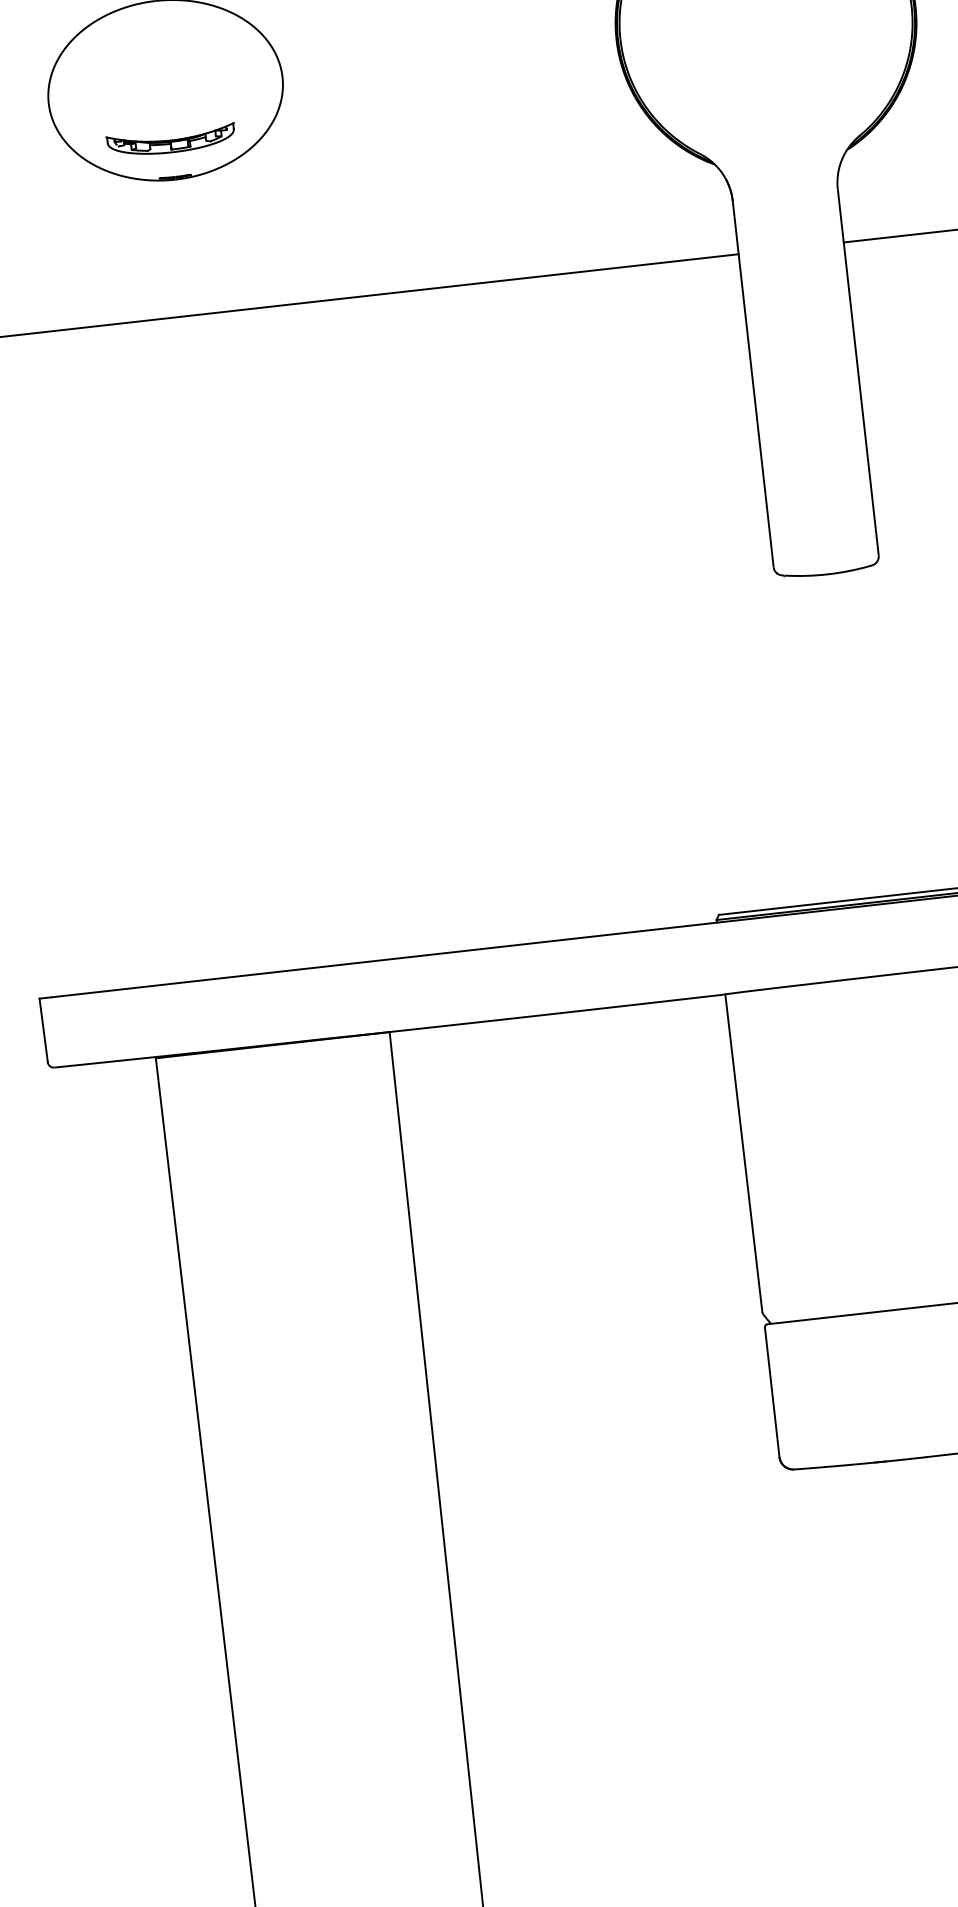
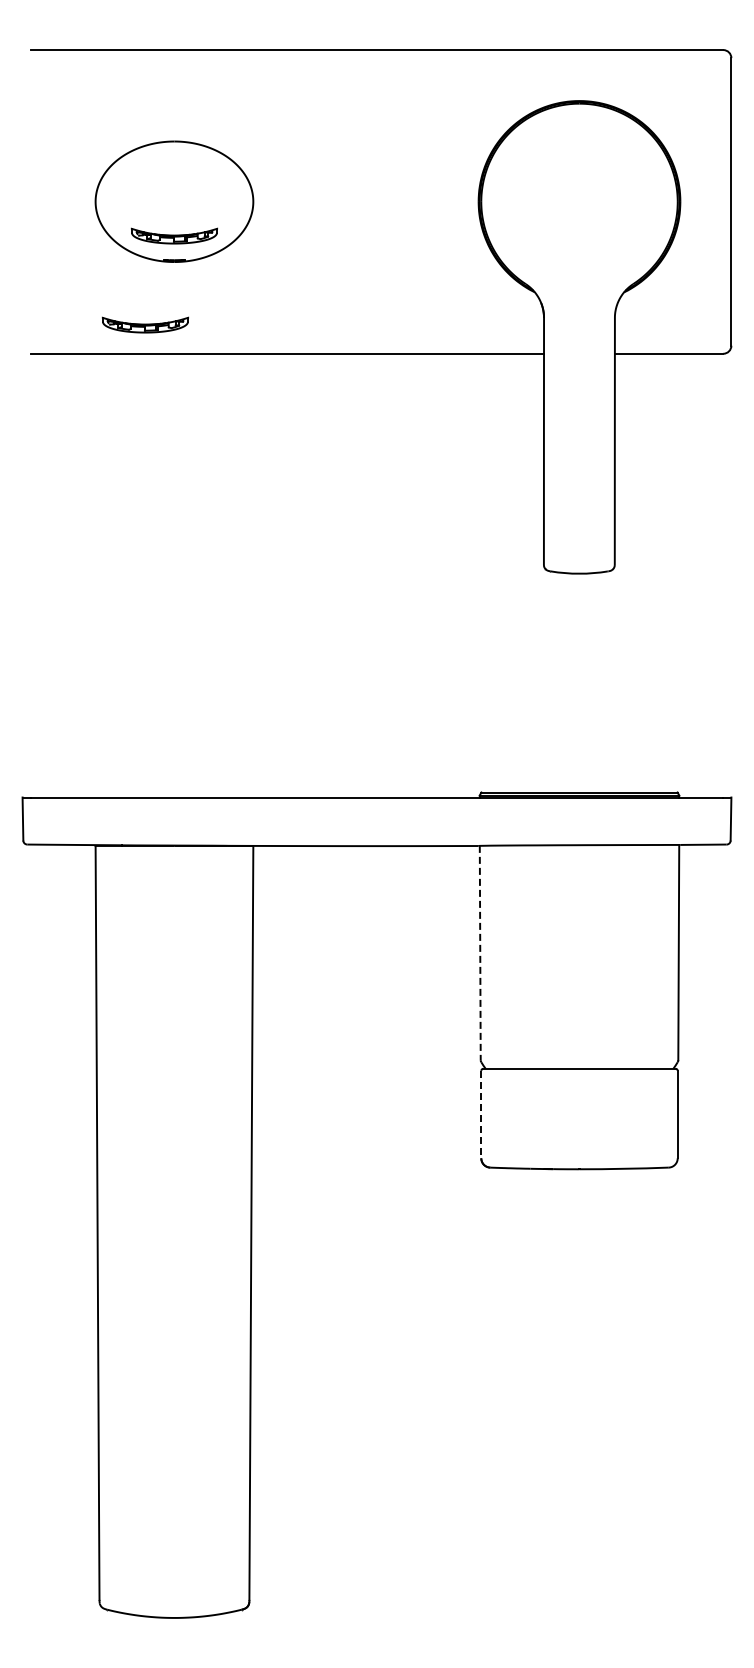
part: (141, 277) -> (144, 324), added
line: (744, 1153) -> (480, 953), solid -> dashed
line: (772, 1392) -> (481, 1114), solid -> dashed

